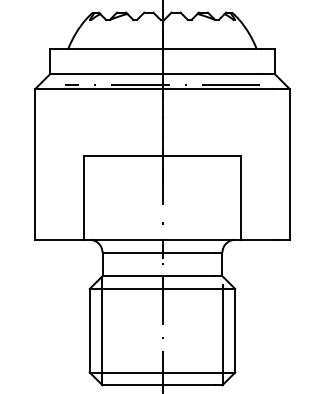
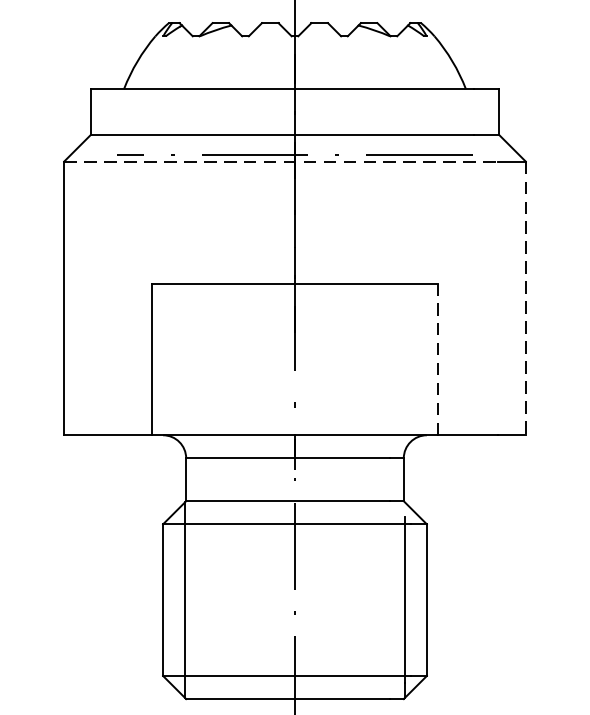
line: (155, 89) -> (282, 162), solid -> dashed
line: (289, 164) -> (525, 298), solid -> dashed
line: (241, 198) -> (438, 360), solid -> dashed

